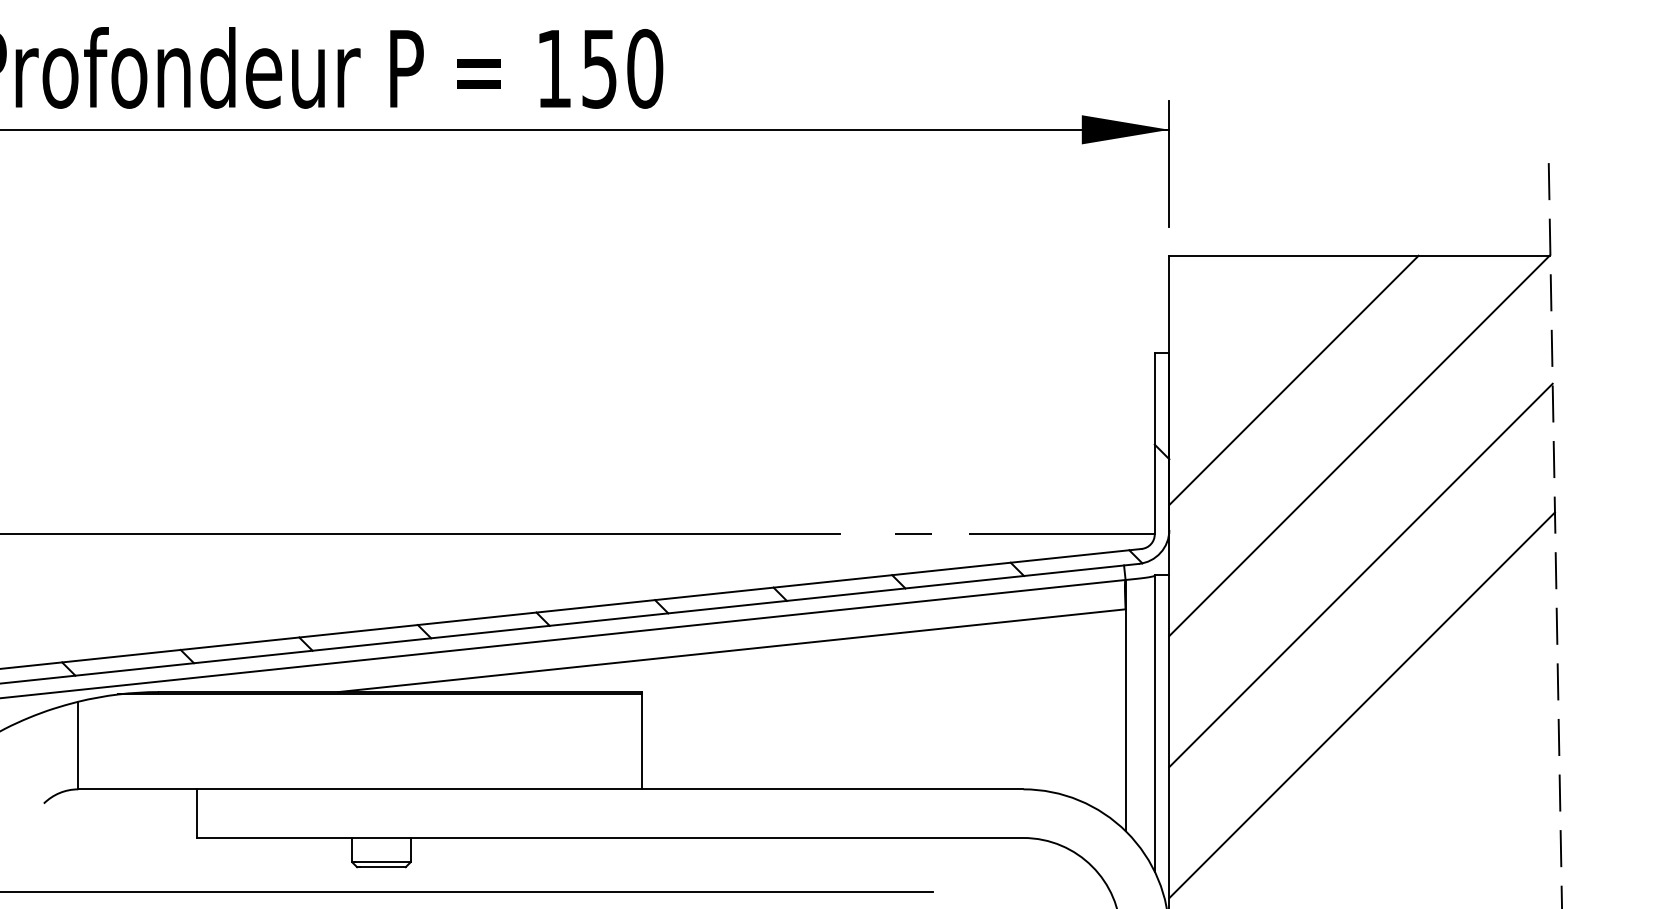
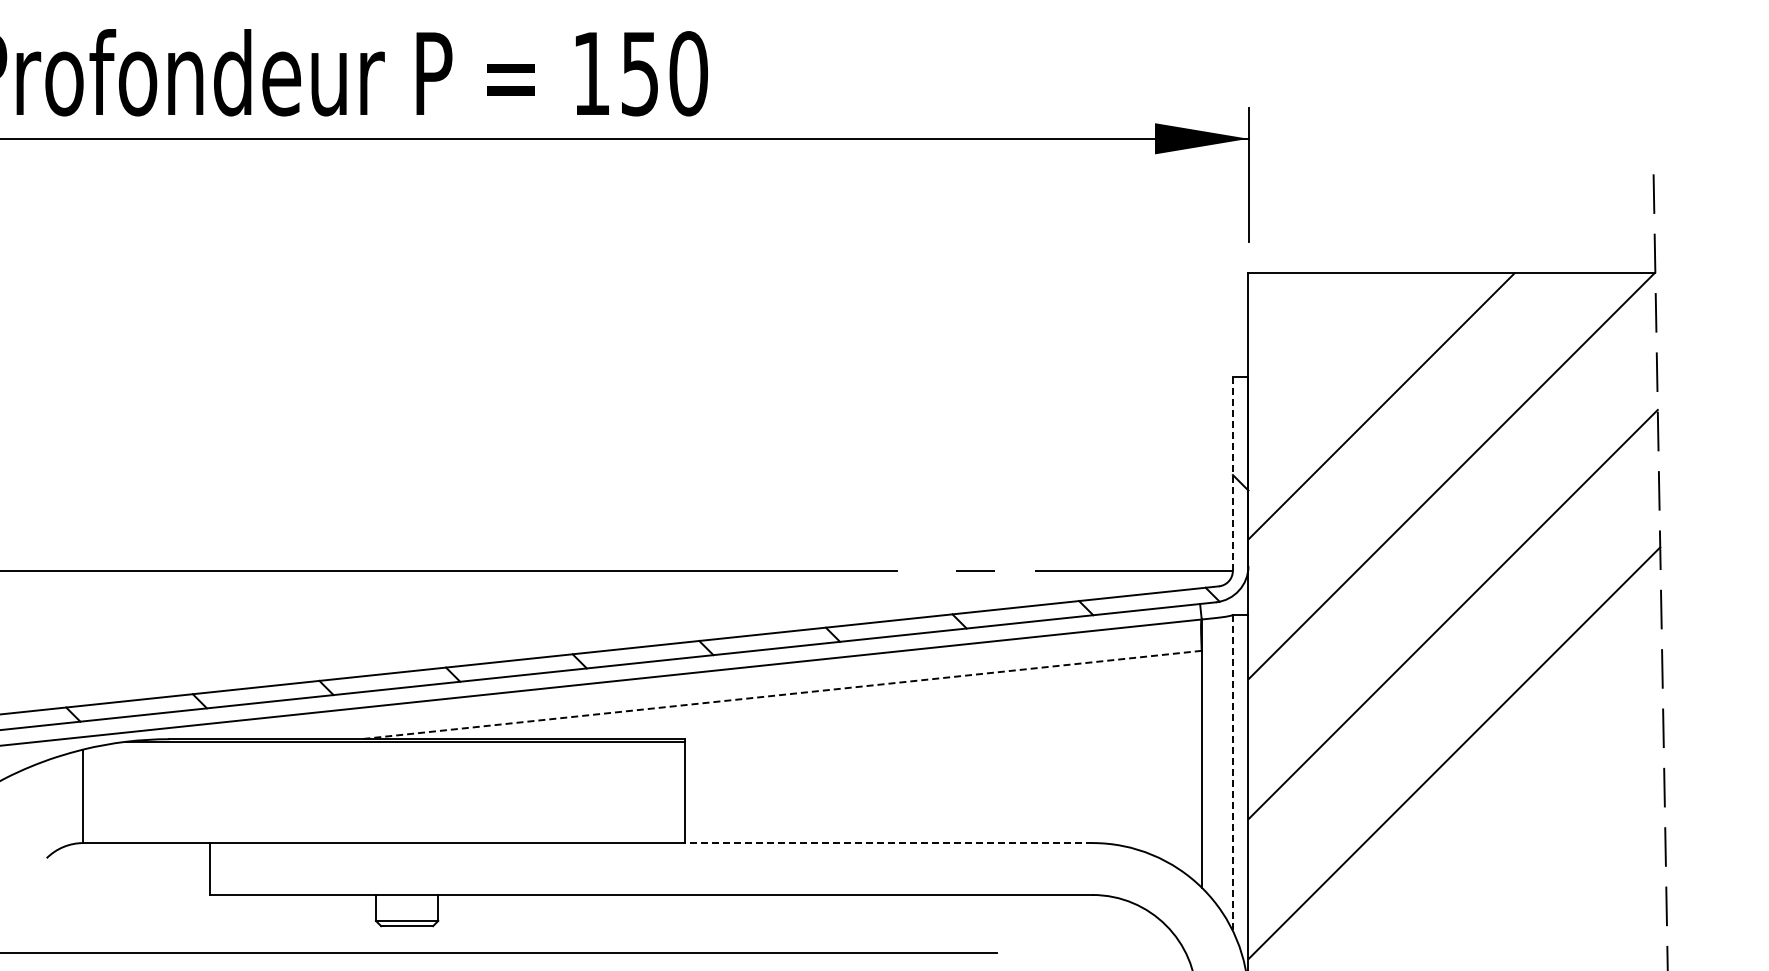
line: (1154, 444) -> (1232, 474), solid -> dashed
line: (732, 651) -> (781, 695), solid -> dashed
line: (1154, 724) -> (1232, 773), solid -> dashed
line: (832, 789) -> (888, 843), solid -> dashed

